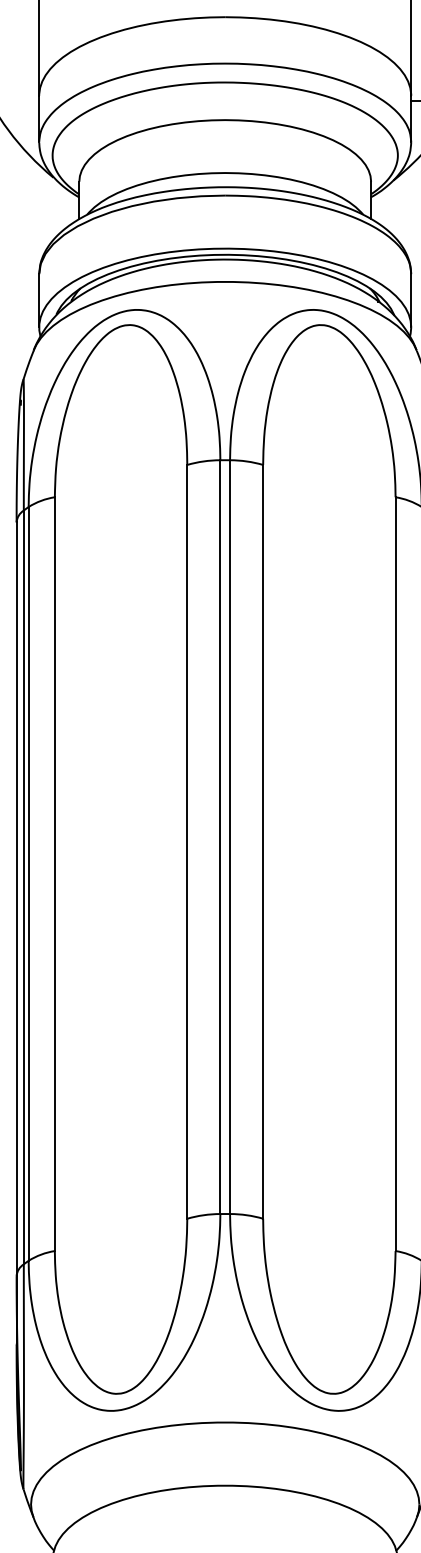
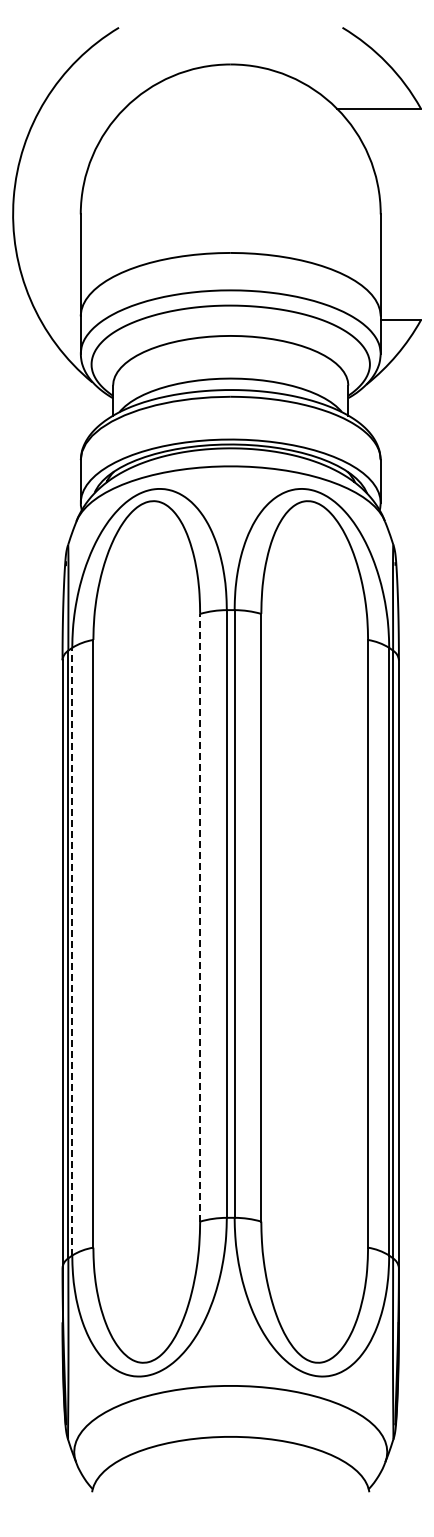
line: (187, 841) -> (200, 917), solid -> dashed
line: (28, 883) -> (72, 951), solid -> dashed

